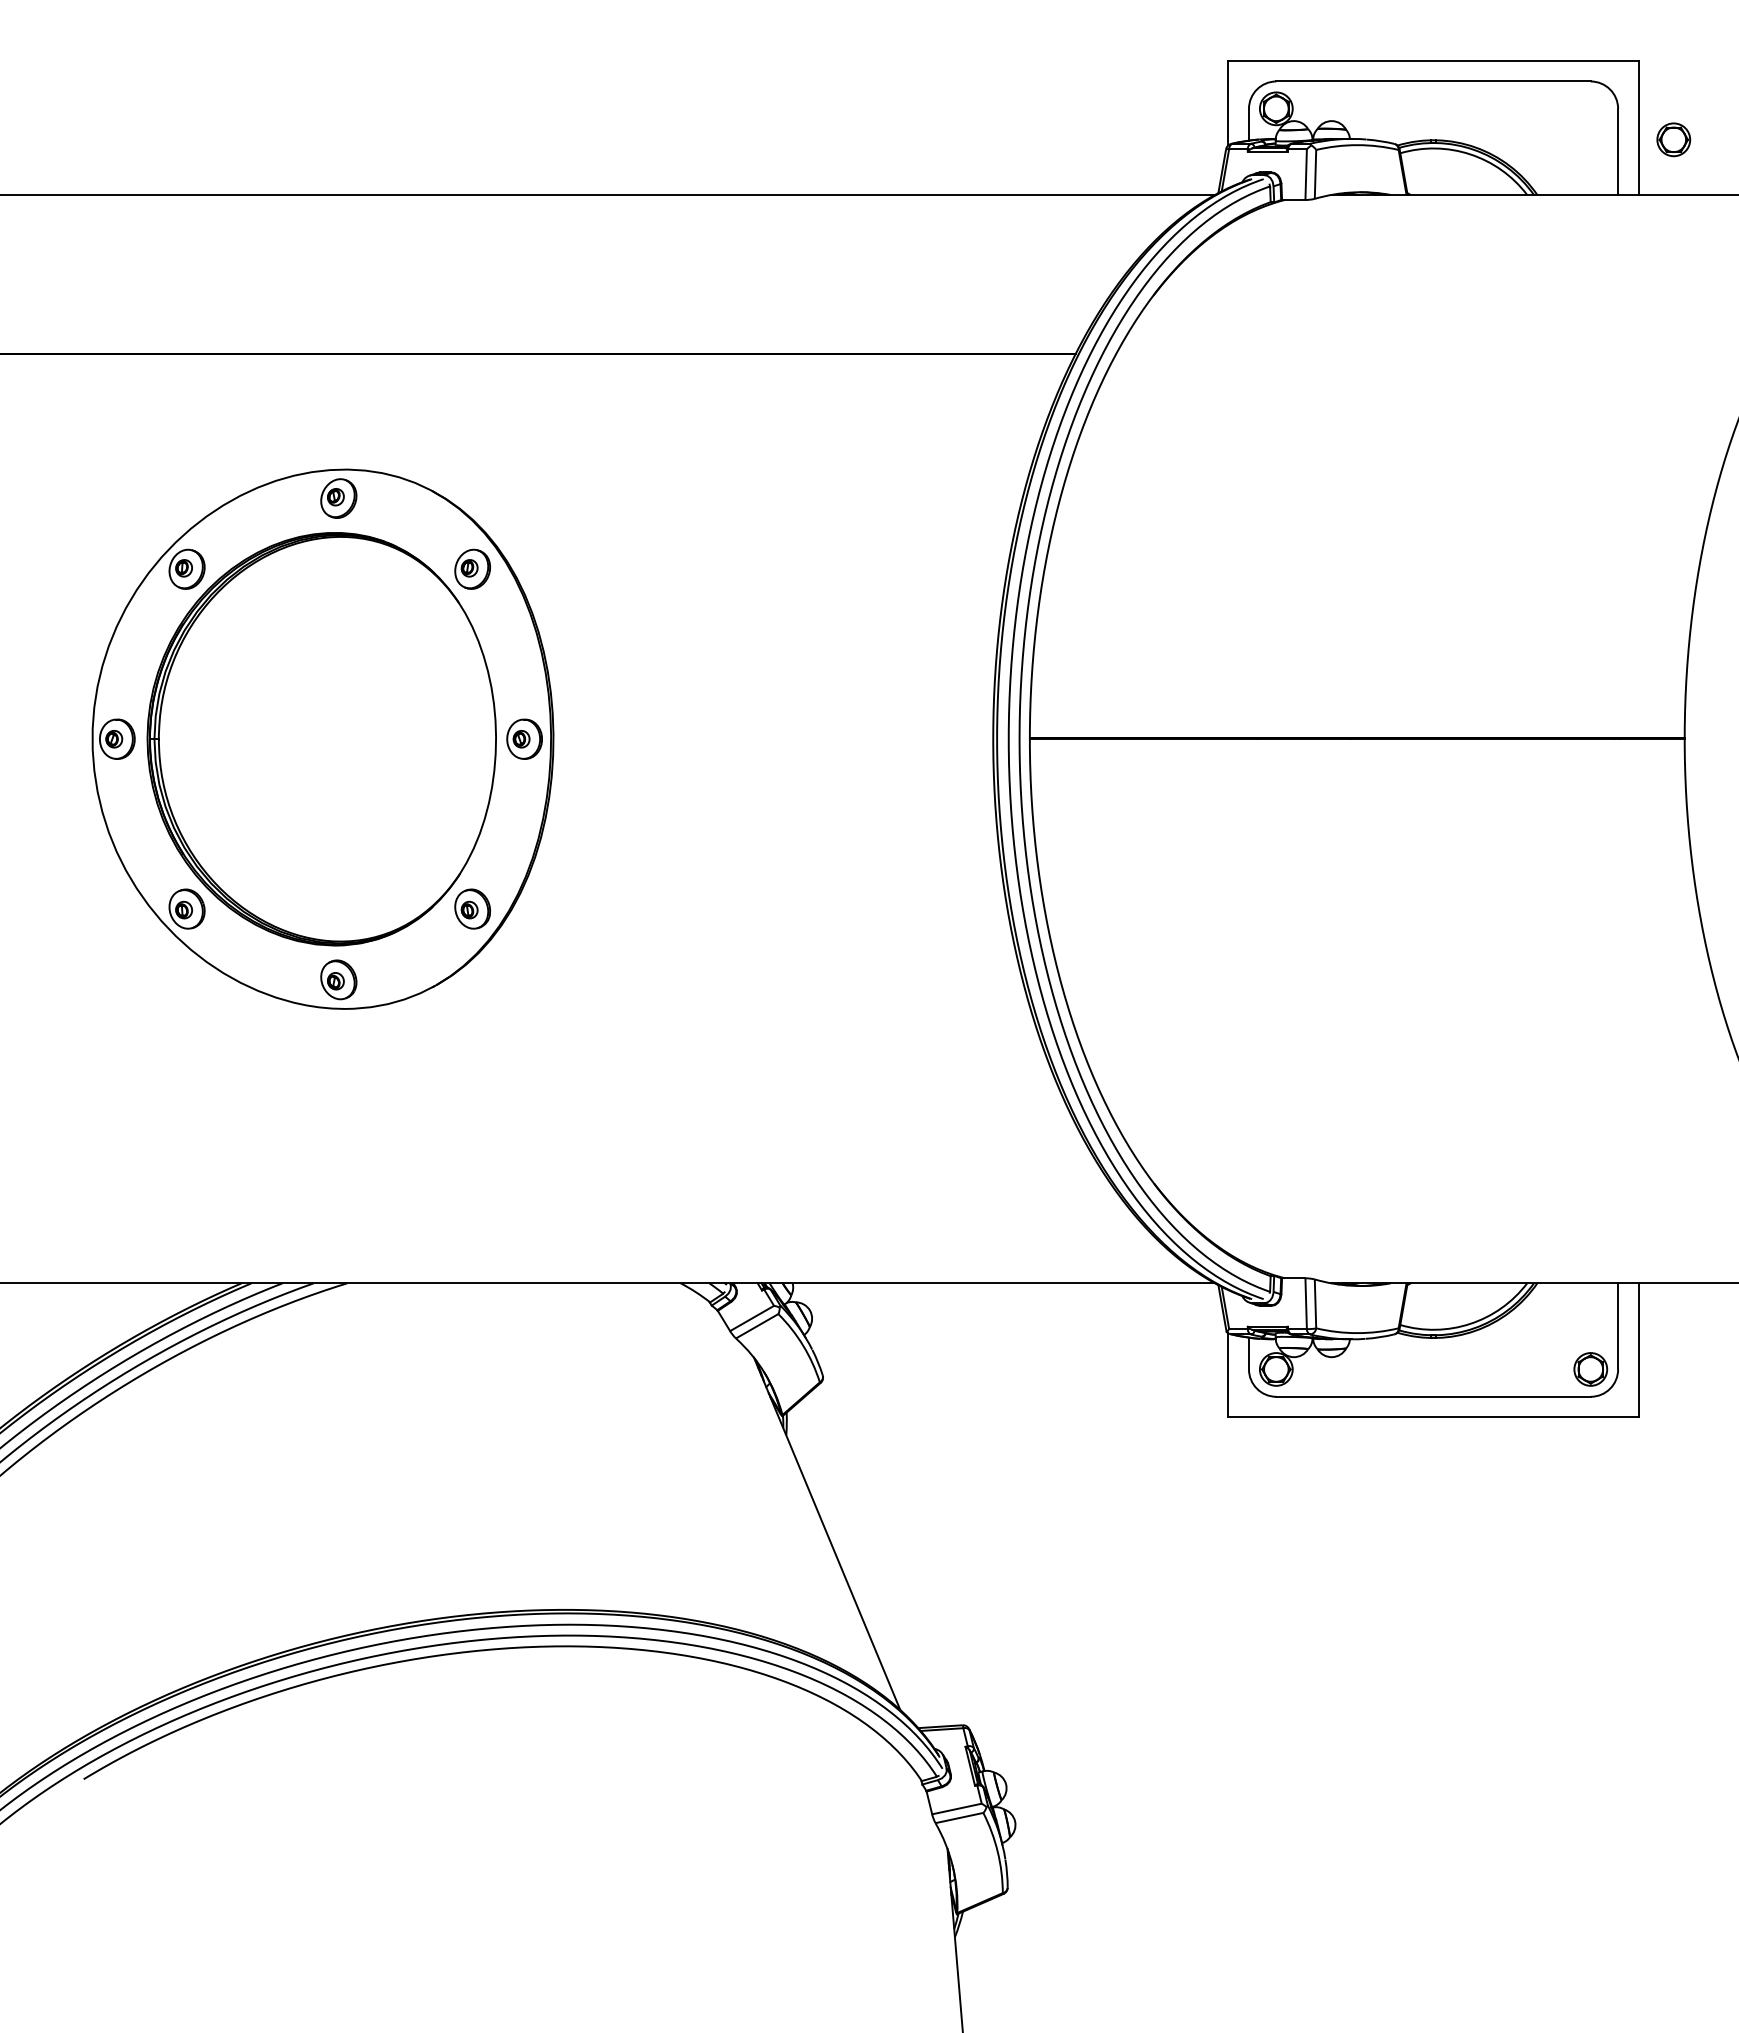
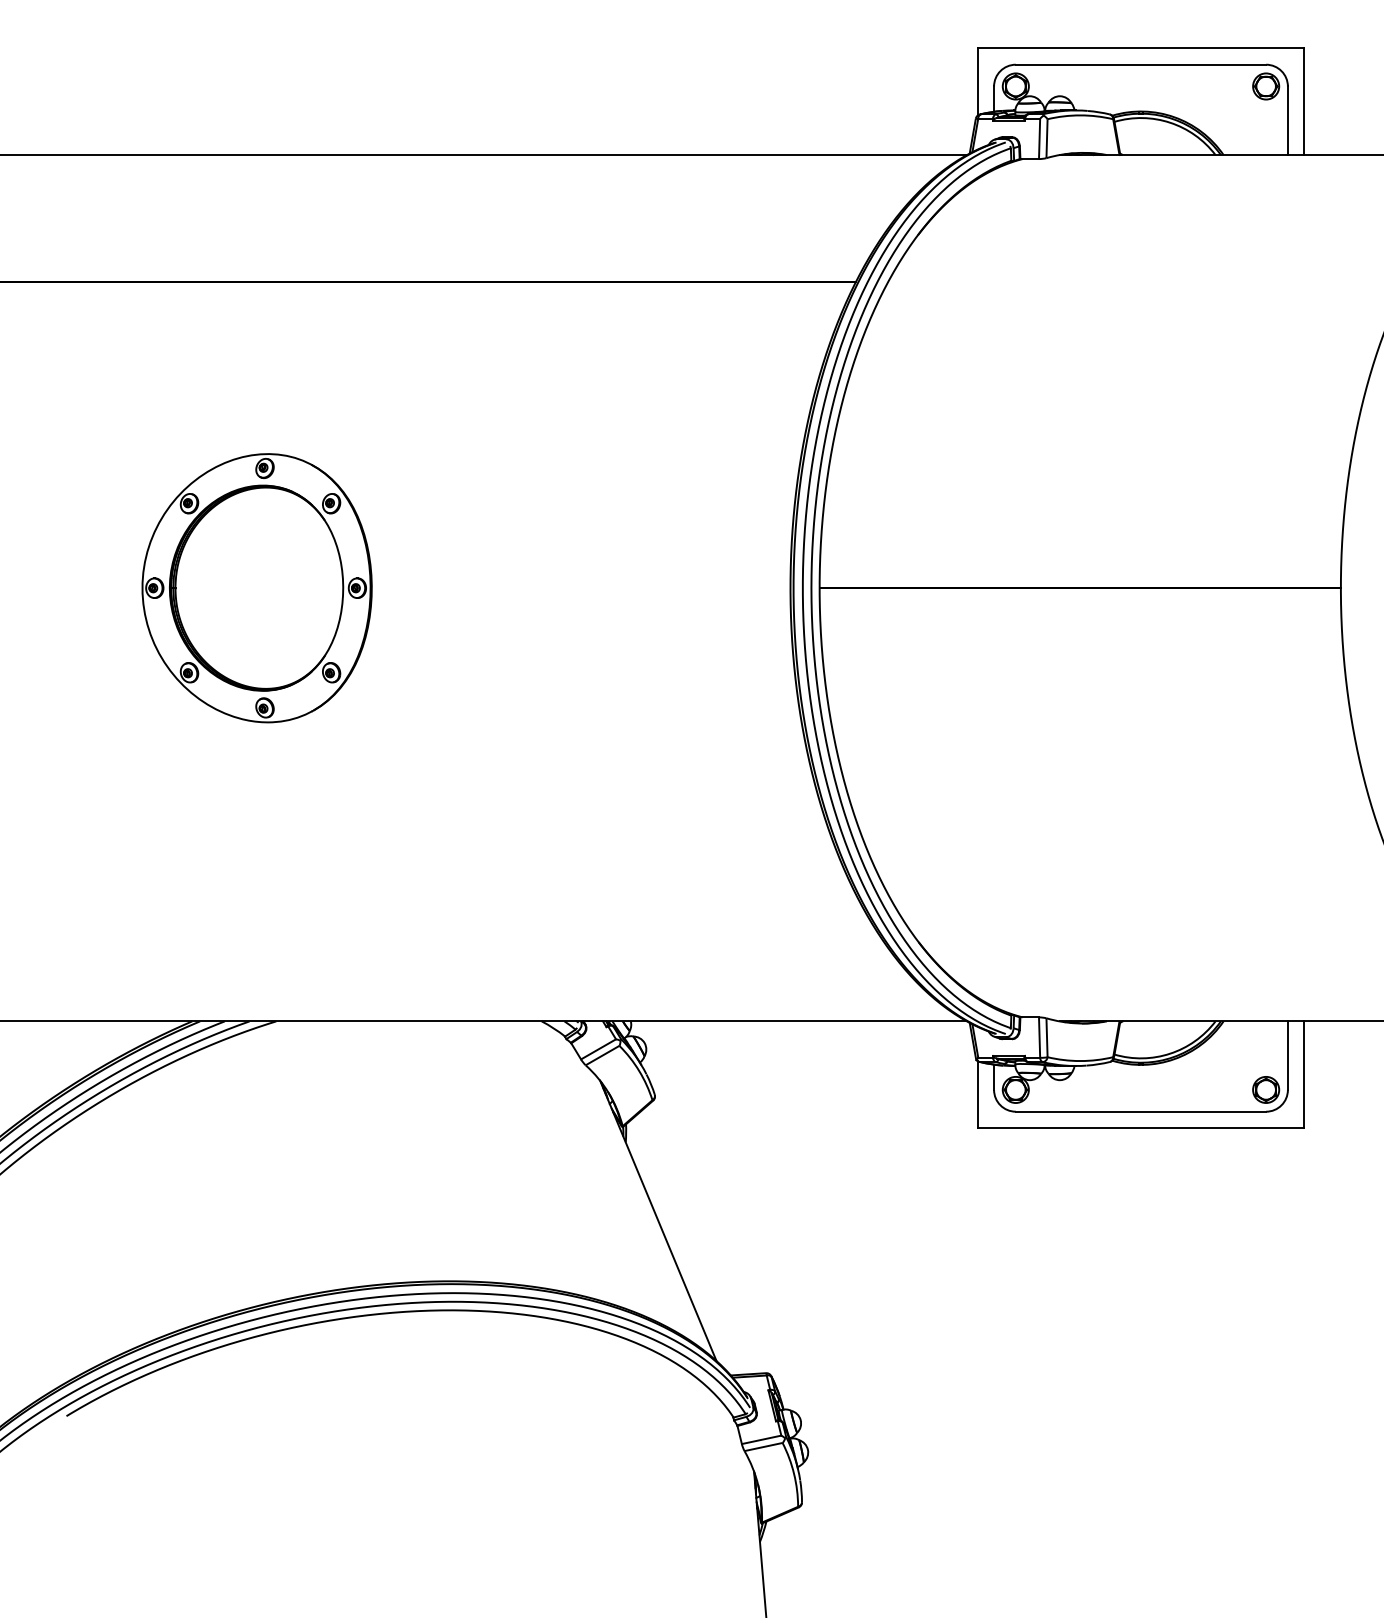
part: (1673, 139) -> (1265, 86), moved
part: (323, 738) -> (257, 587), size x0.62

